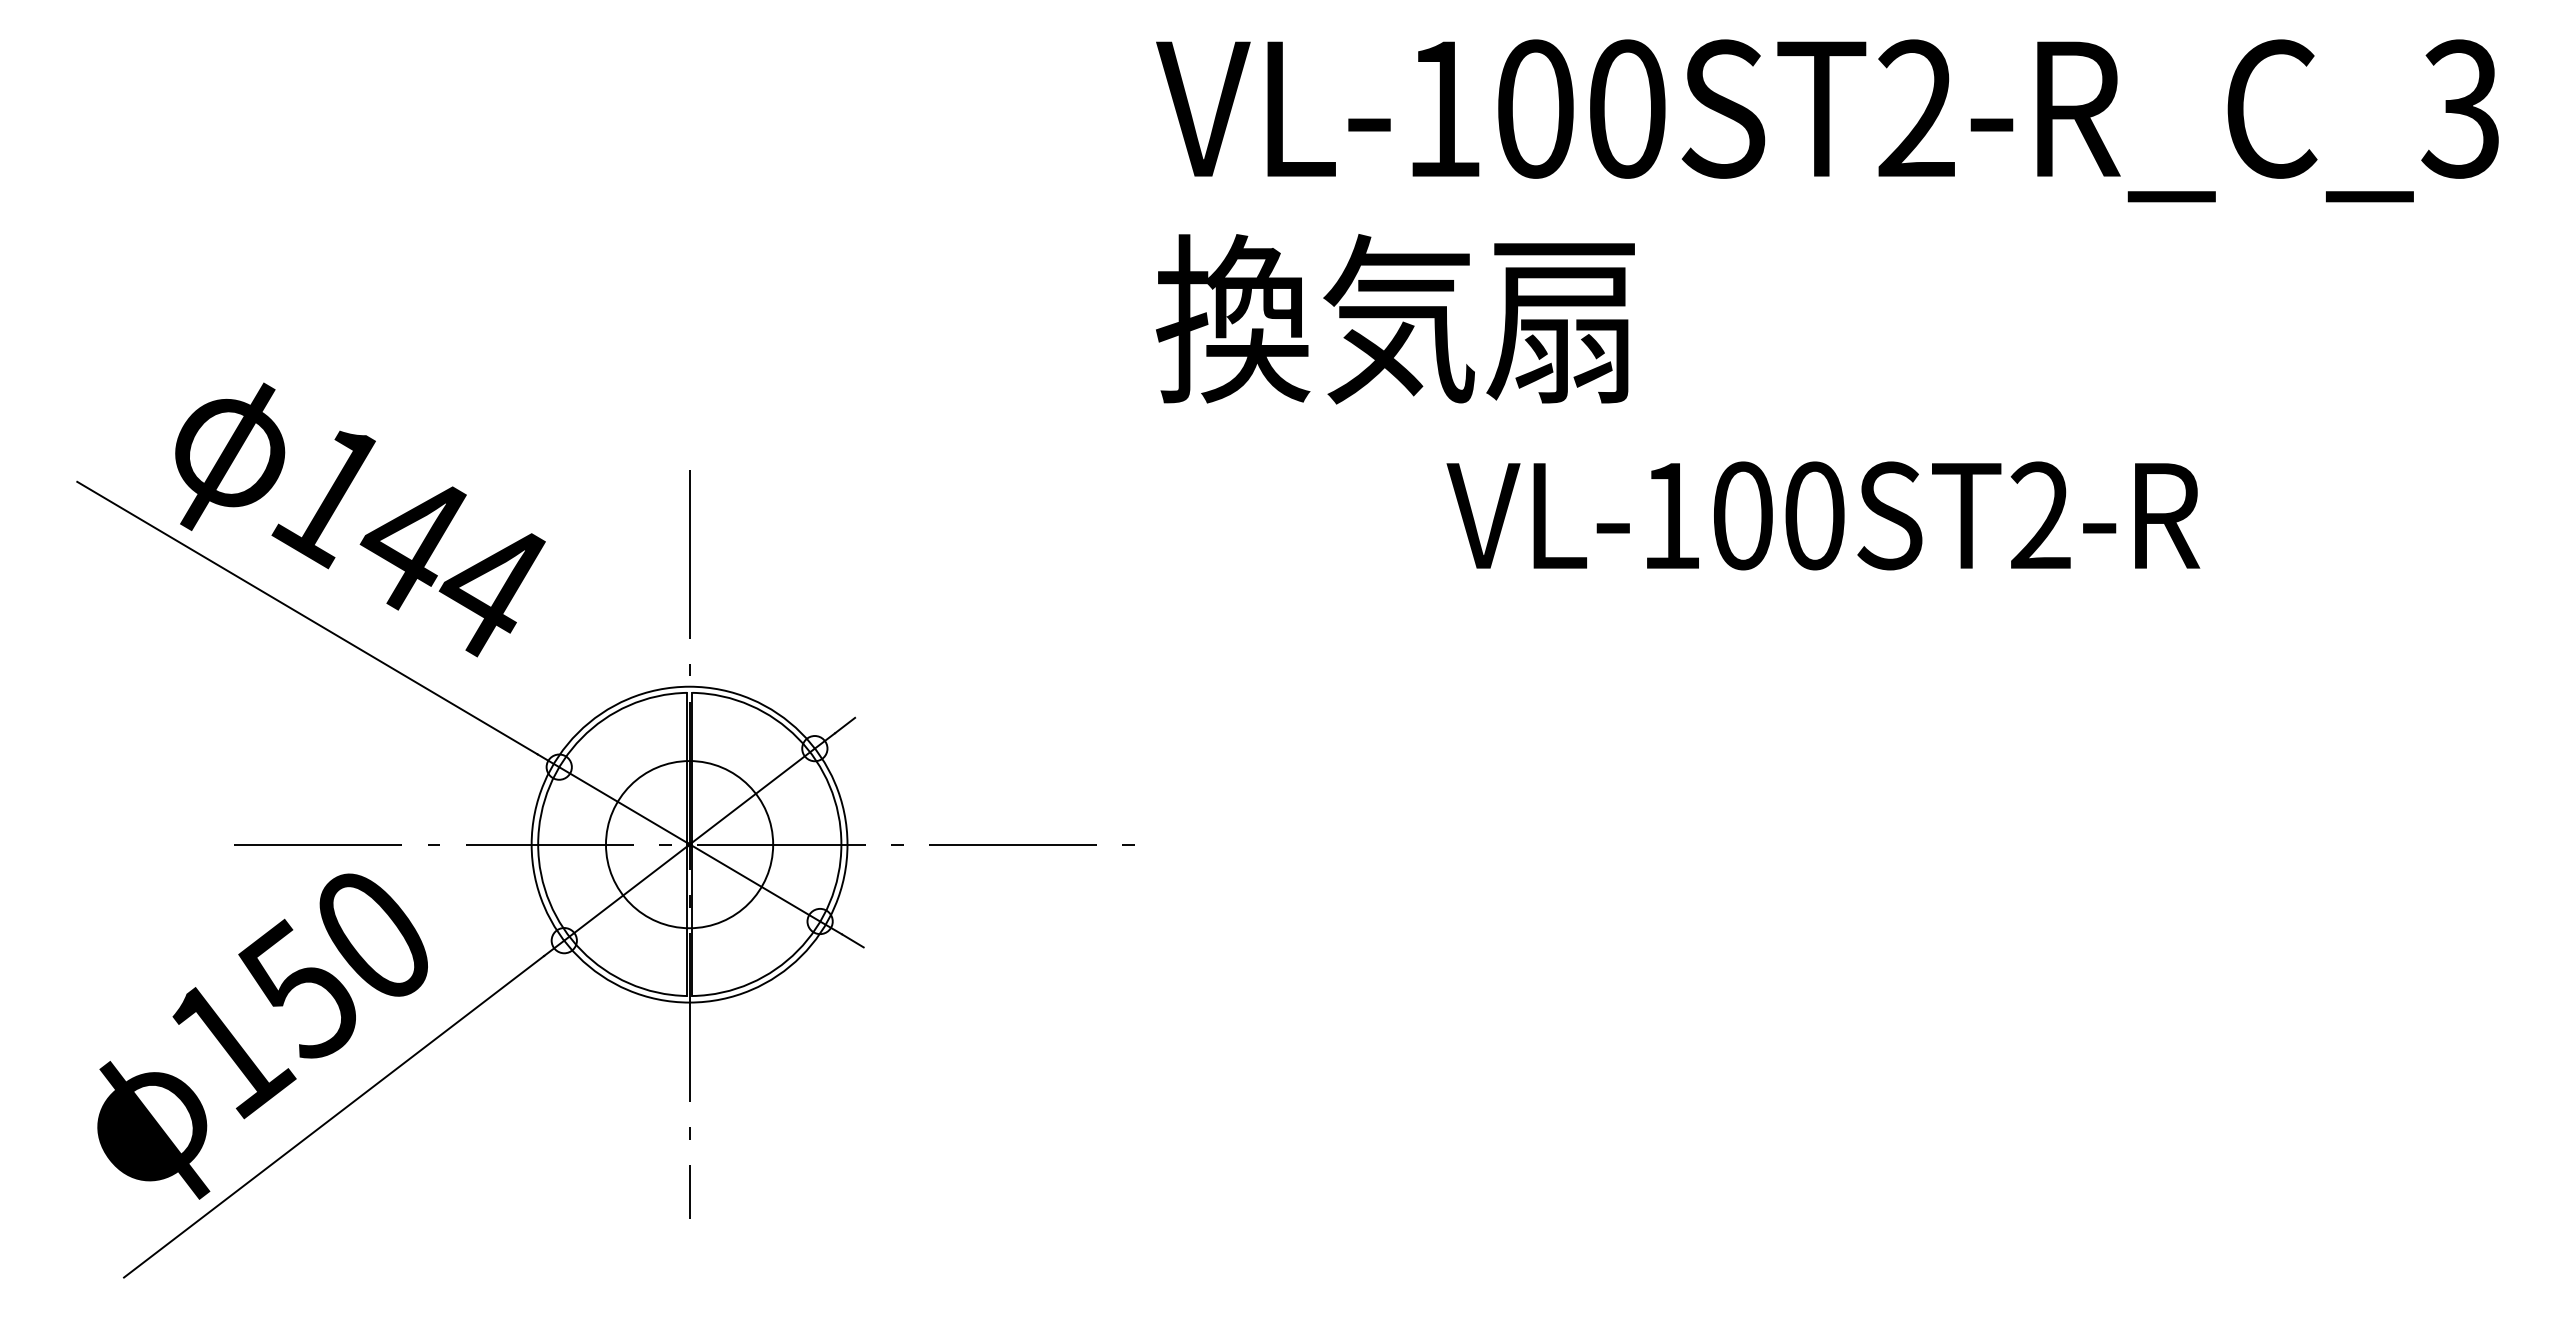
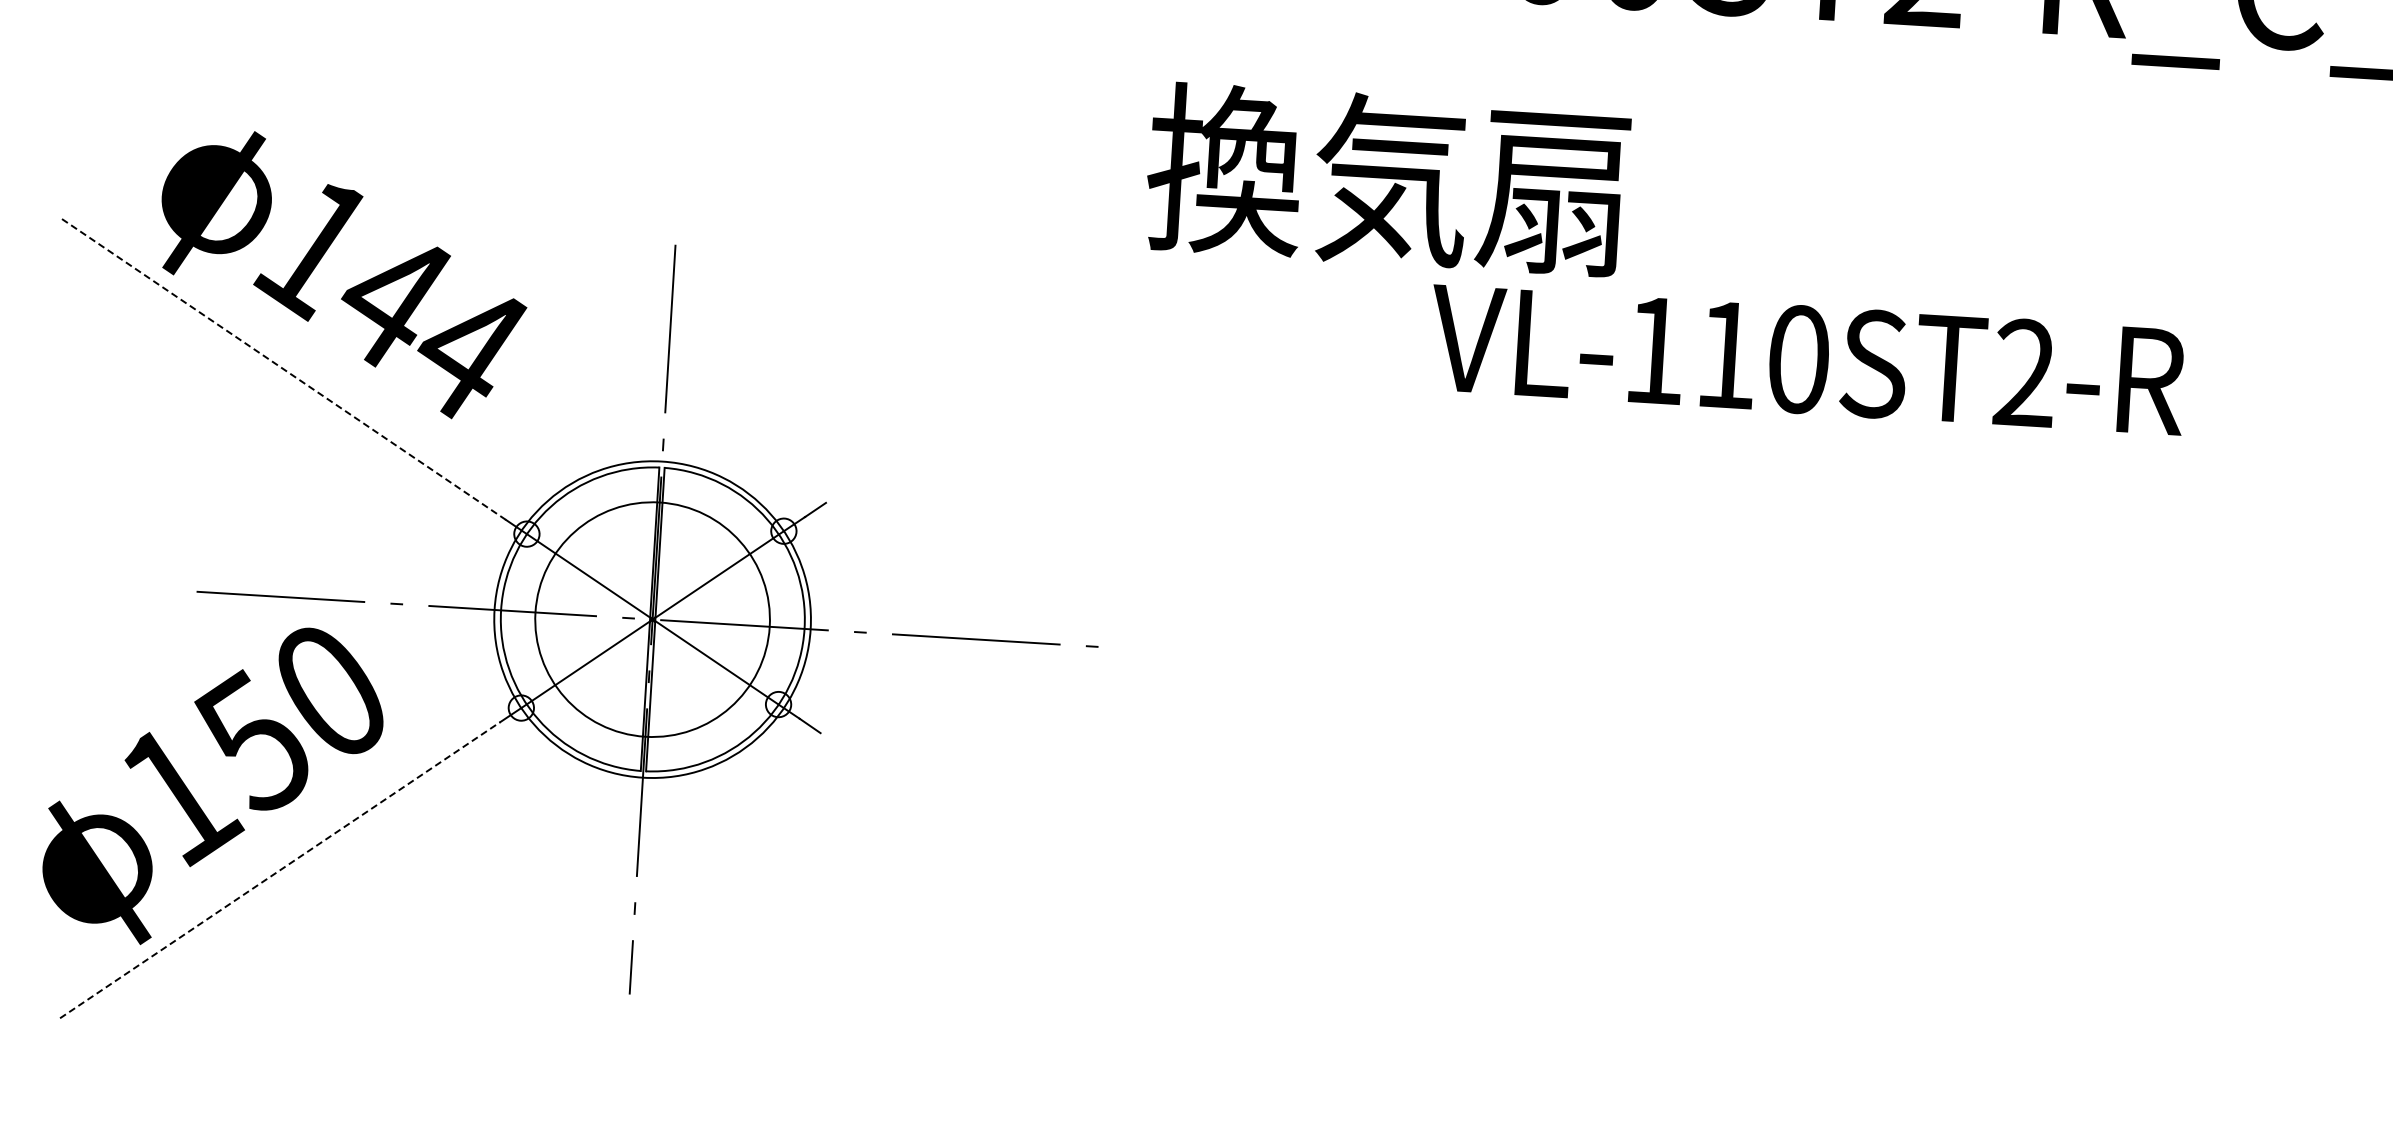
text: (1395, 319) -> (1387, 180), moved
text: (1743, 515) -> (1727, 354), VL-100ST2-R -> VL-110ST2-R
line: (307, 618) -> (284, 369), solid -> dashed
circle: (689, 844) -> (652, 619), size x1.4
line: (334, 1116) -> (280, 869), solid -> dashed

